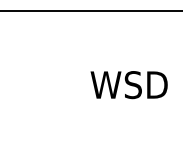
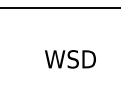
text: (129, 85) -> (70, 59), moved

